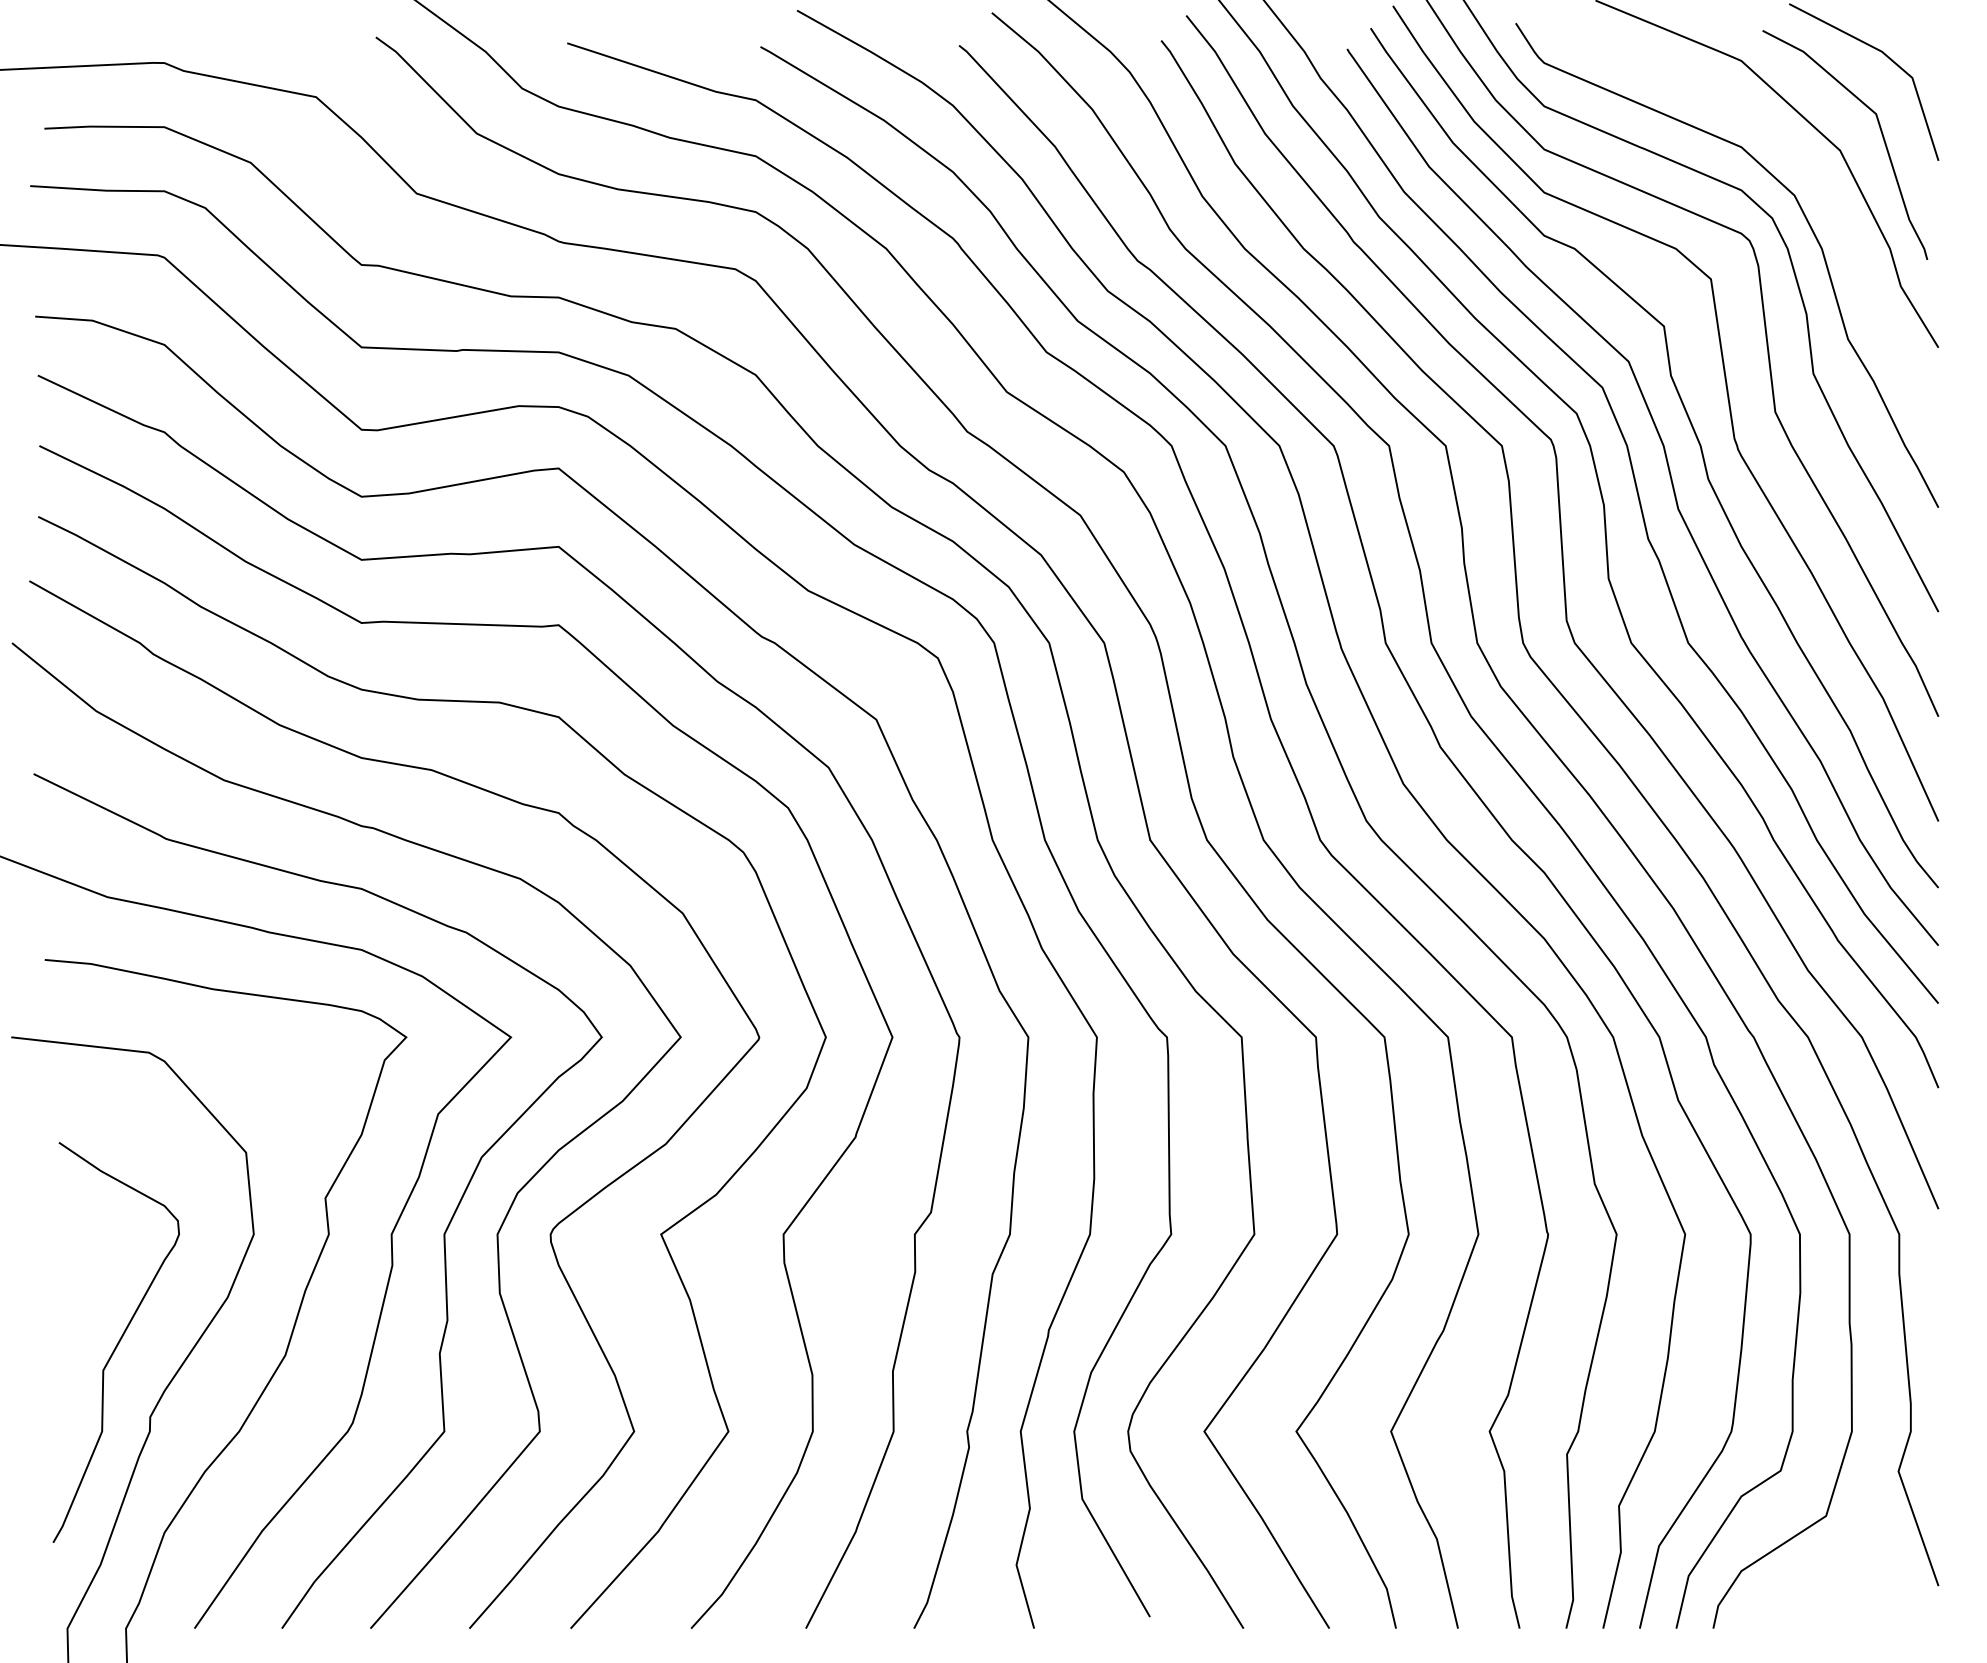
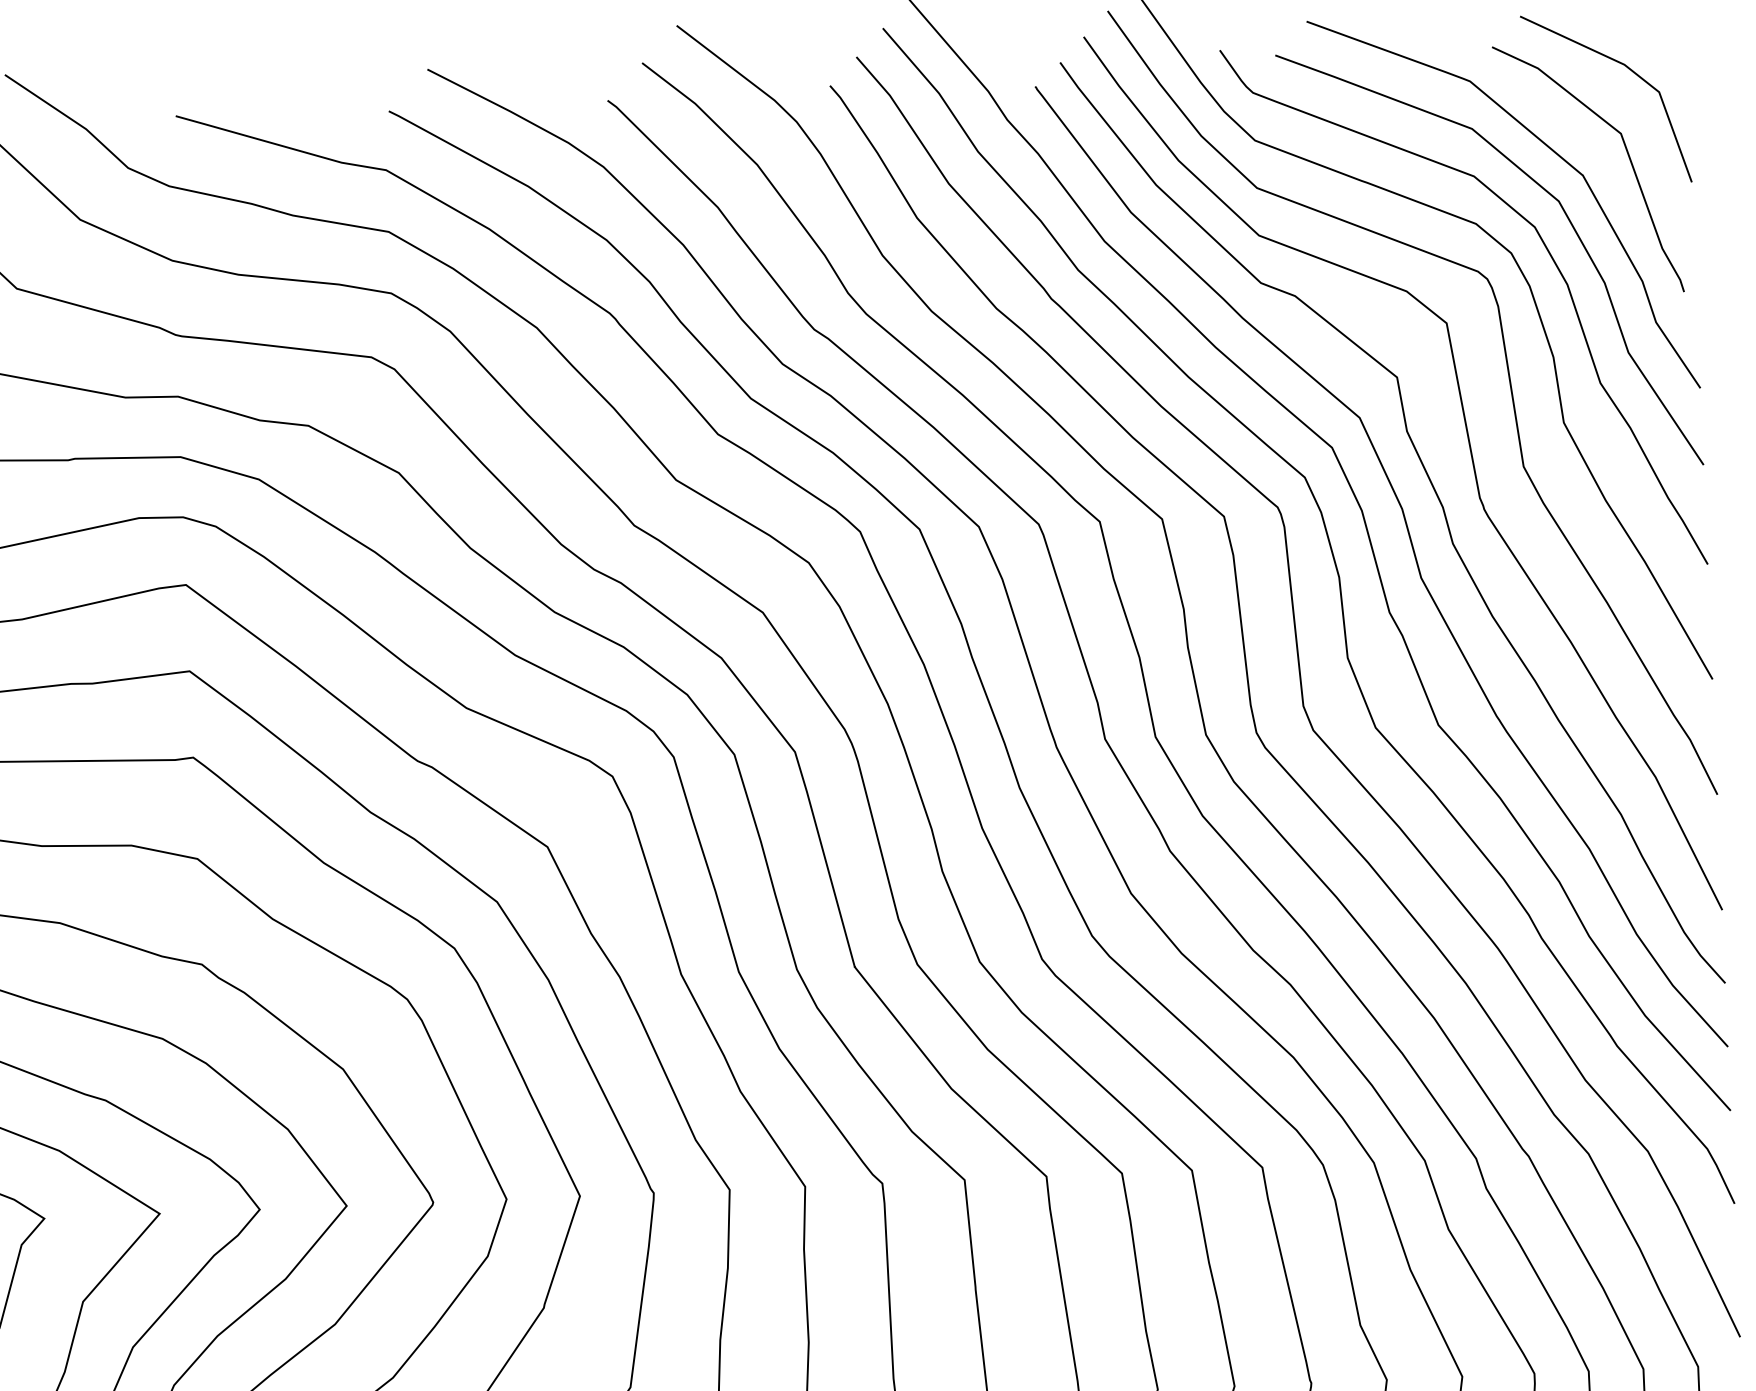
curve: (1823, 187) -> (1566, 217), added

